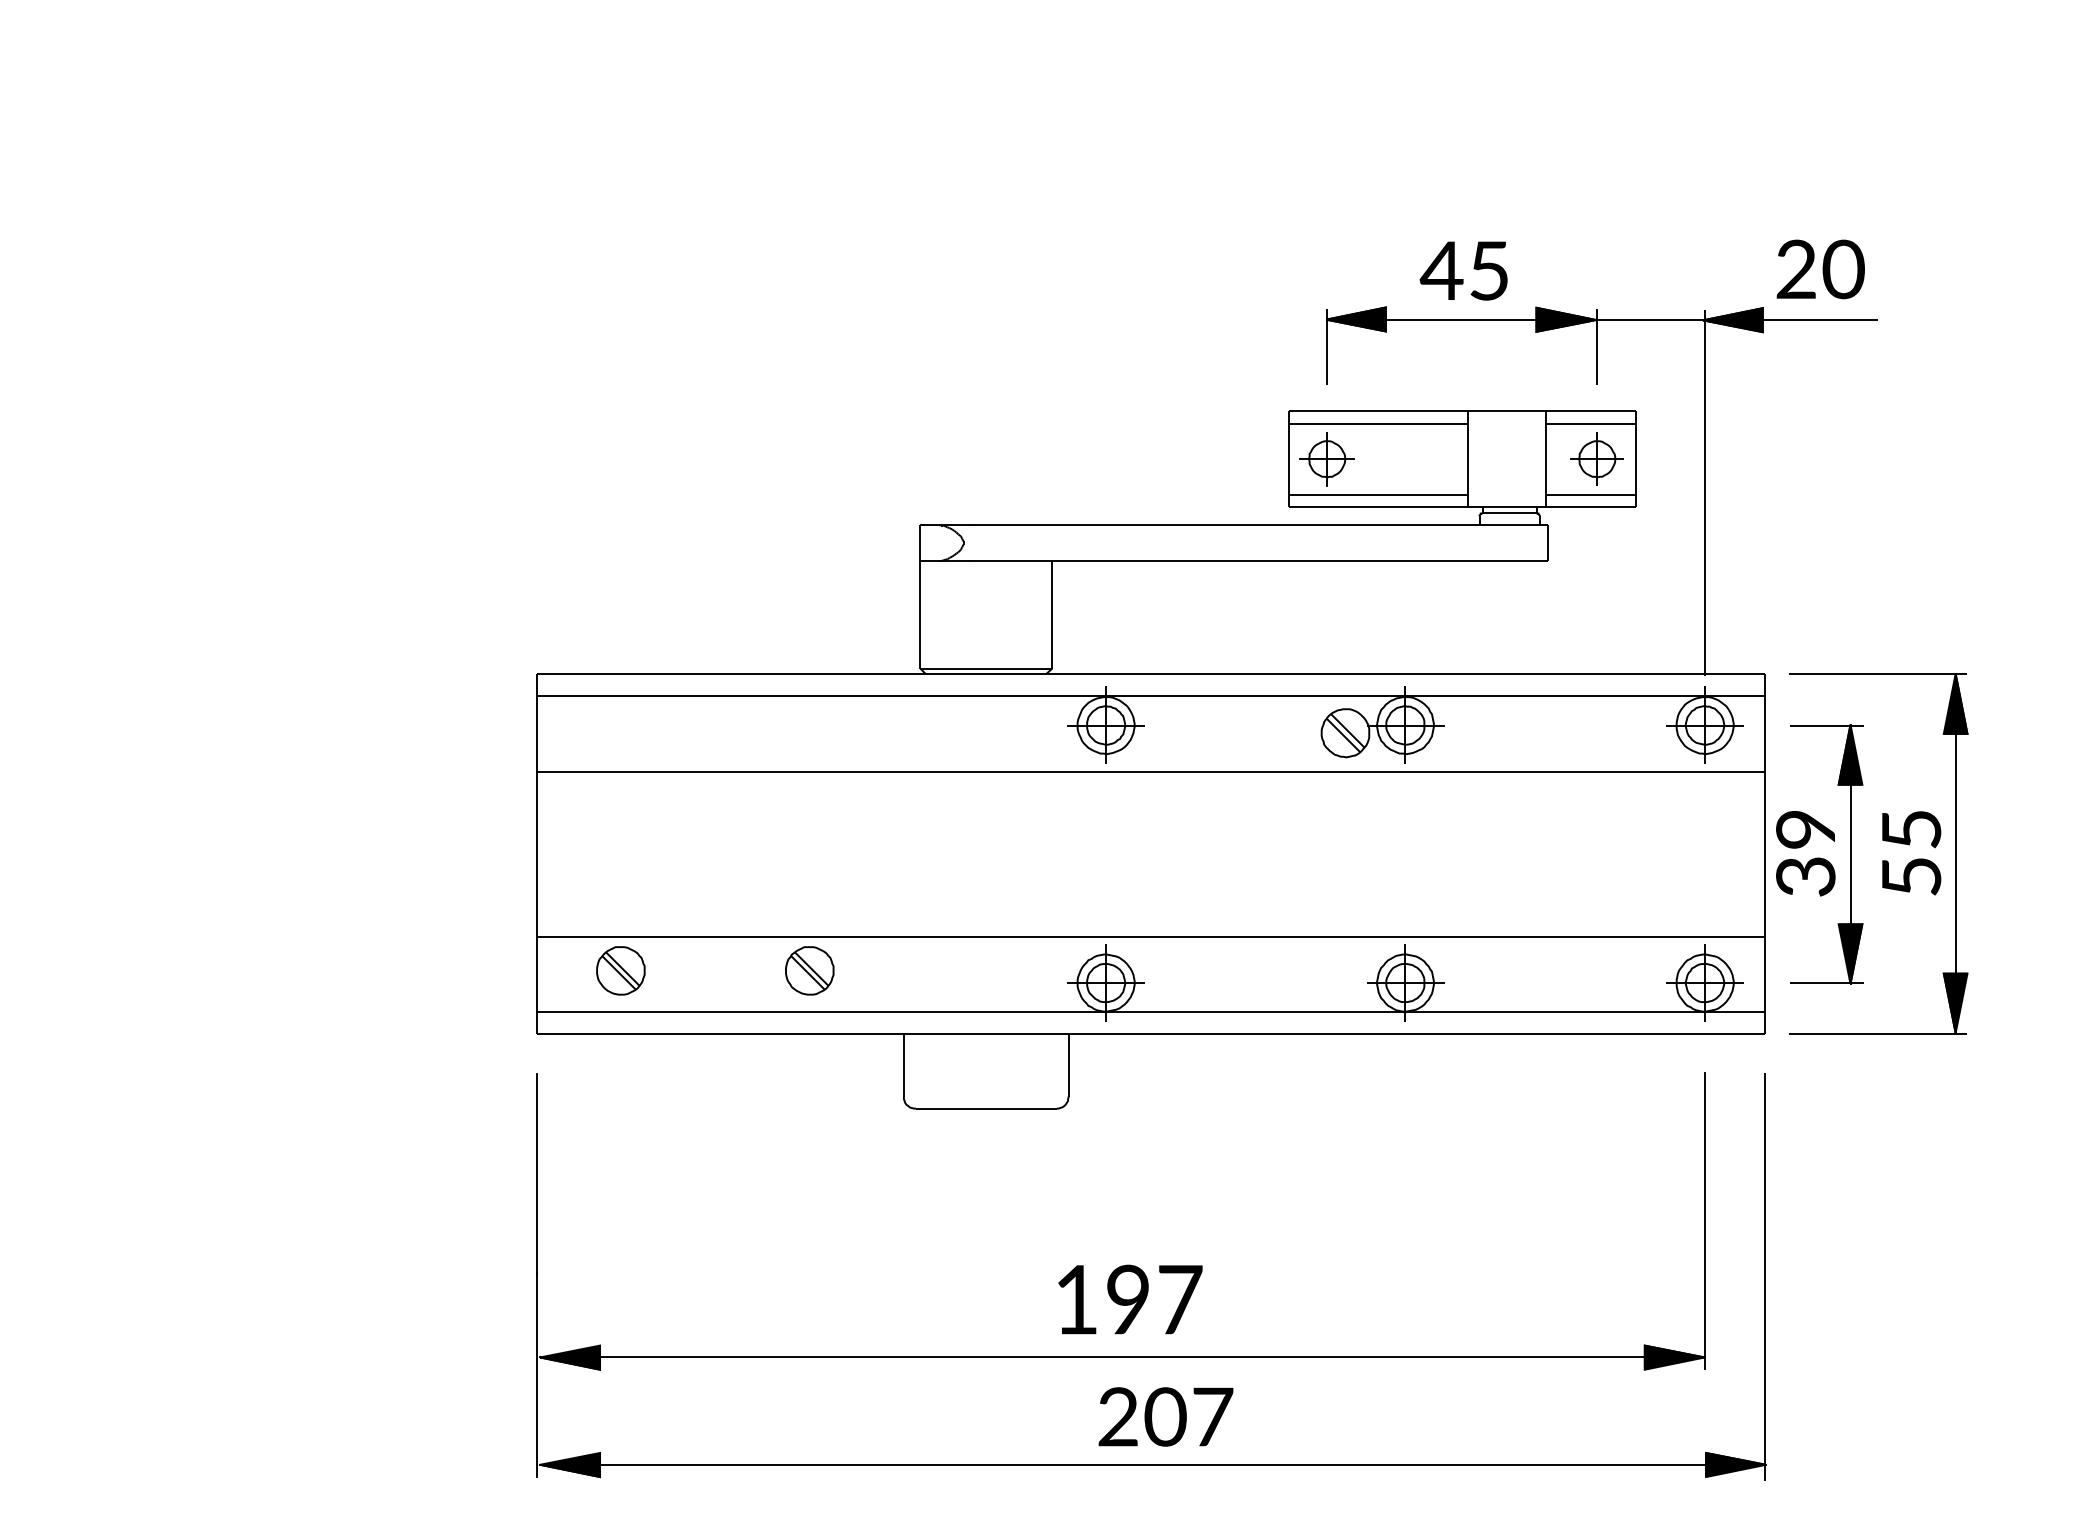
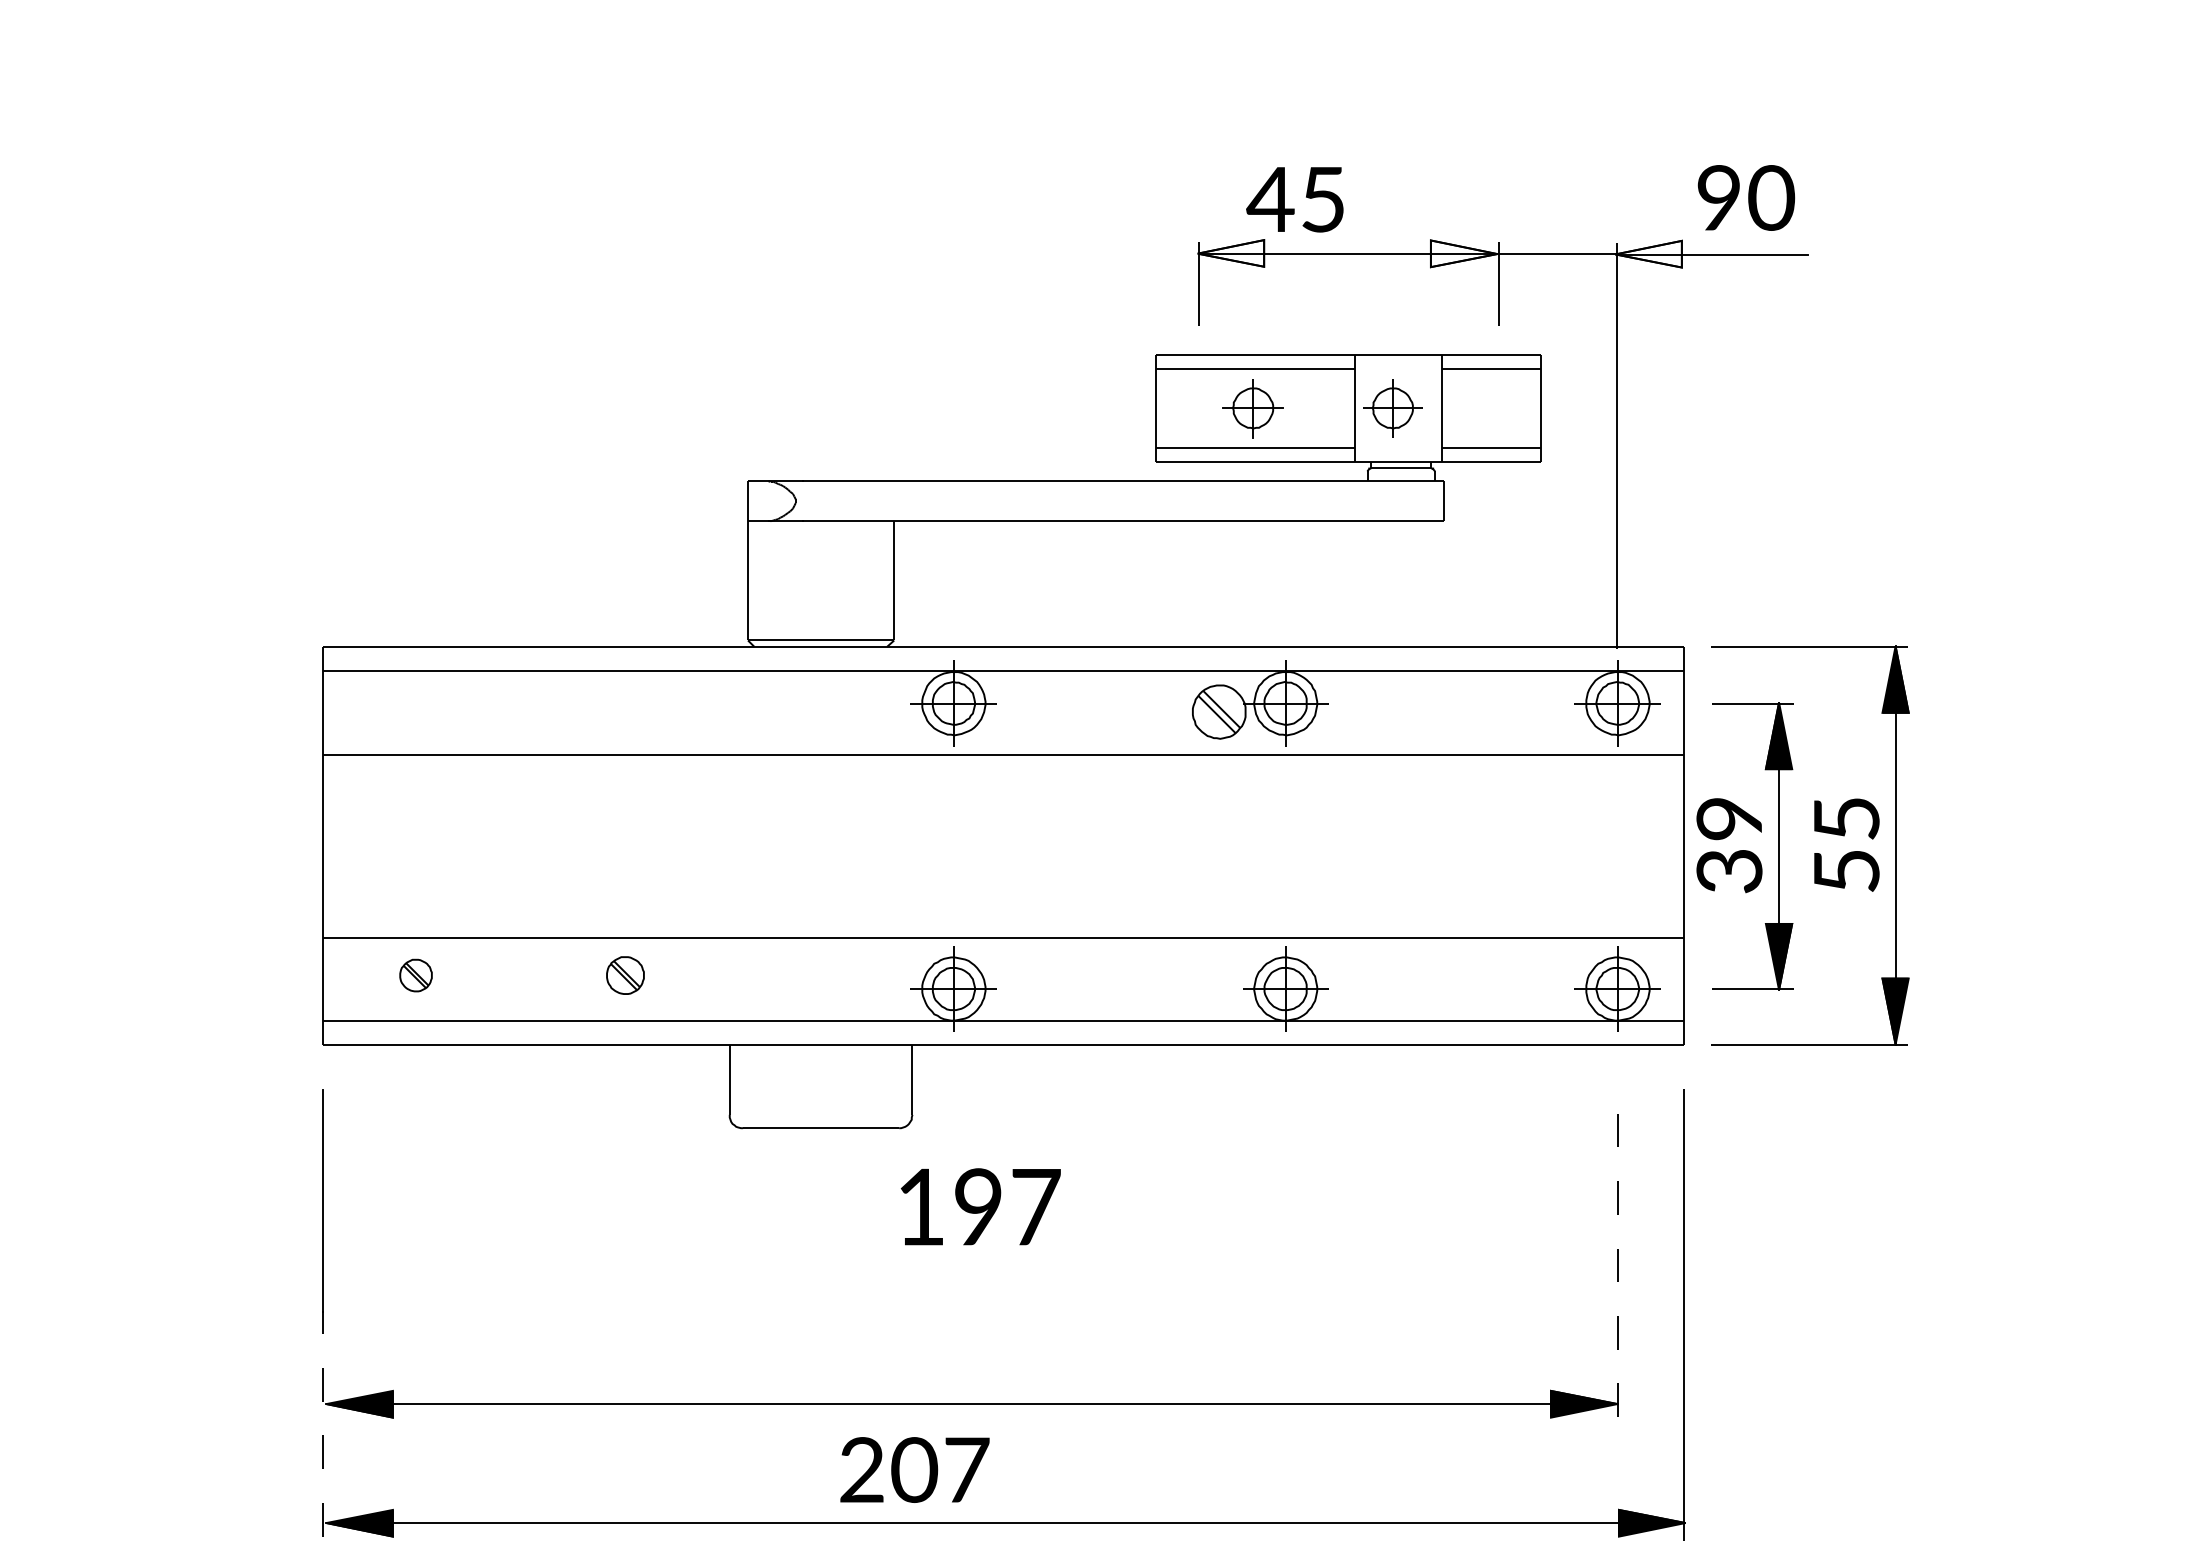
text: (1795, 269) -> (1718, 198), 20 -> 90
text: (1463, 270) -> (1294, 199), moved
fill: (1356, 319) -> (1231, 253), removed
fill: (1566, 319) -> (1464, 253), removed
fill: (1732, 320) -> (1648, 254), removed
part: (1596, 458) -> (1392, 407), moved
part: (1326, 459) -> (1252, 408), moved
part: (620, 970) -> (415, 975), size x0.6
part: (809, 970) -> (625, 975), size x0.7
line: (1705, 1220) -> (1618, 1252), solid -> dashed
text: (1130, 1299) -> (980, 1206), moved
line: (536, 1375) -> (322, 1424), solid -> dashed
text: (1165, 1416) -> (914, 1469), moved

